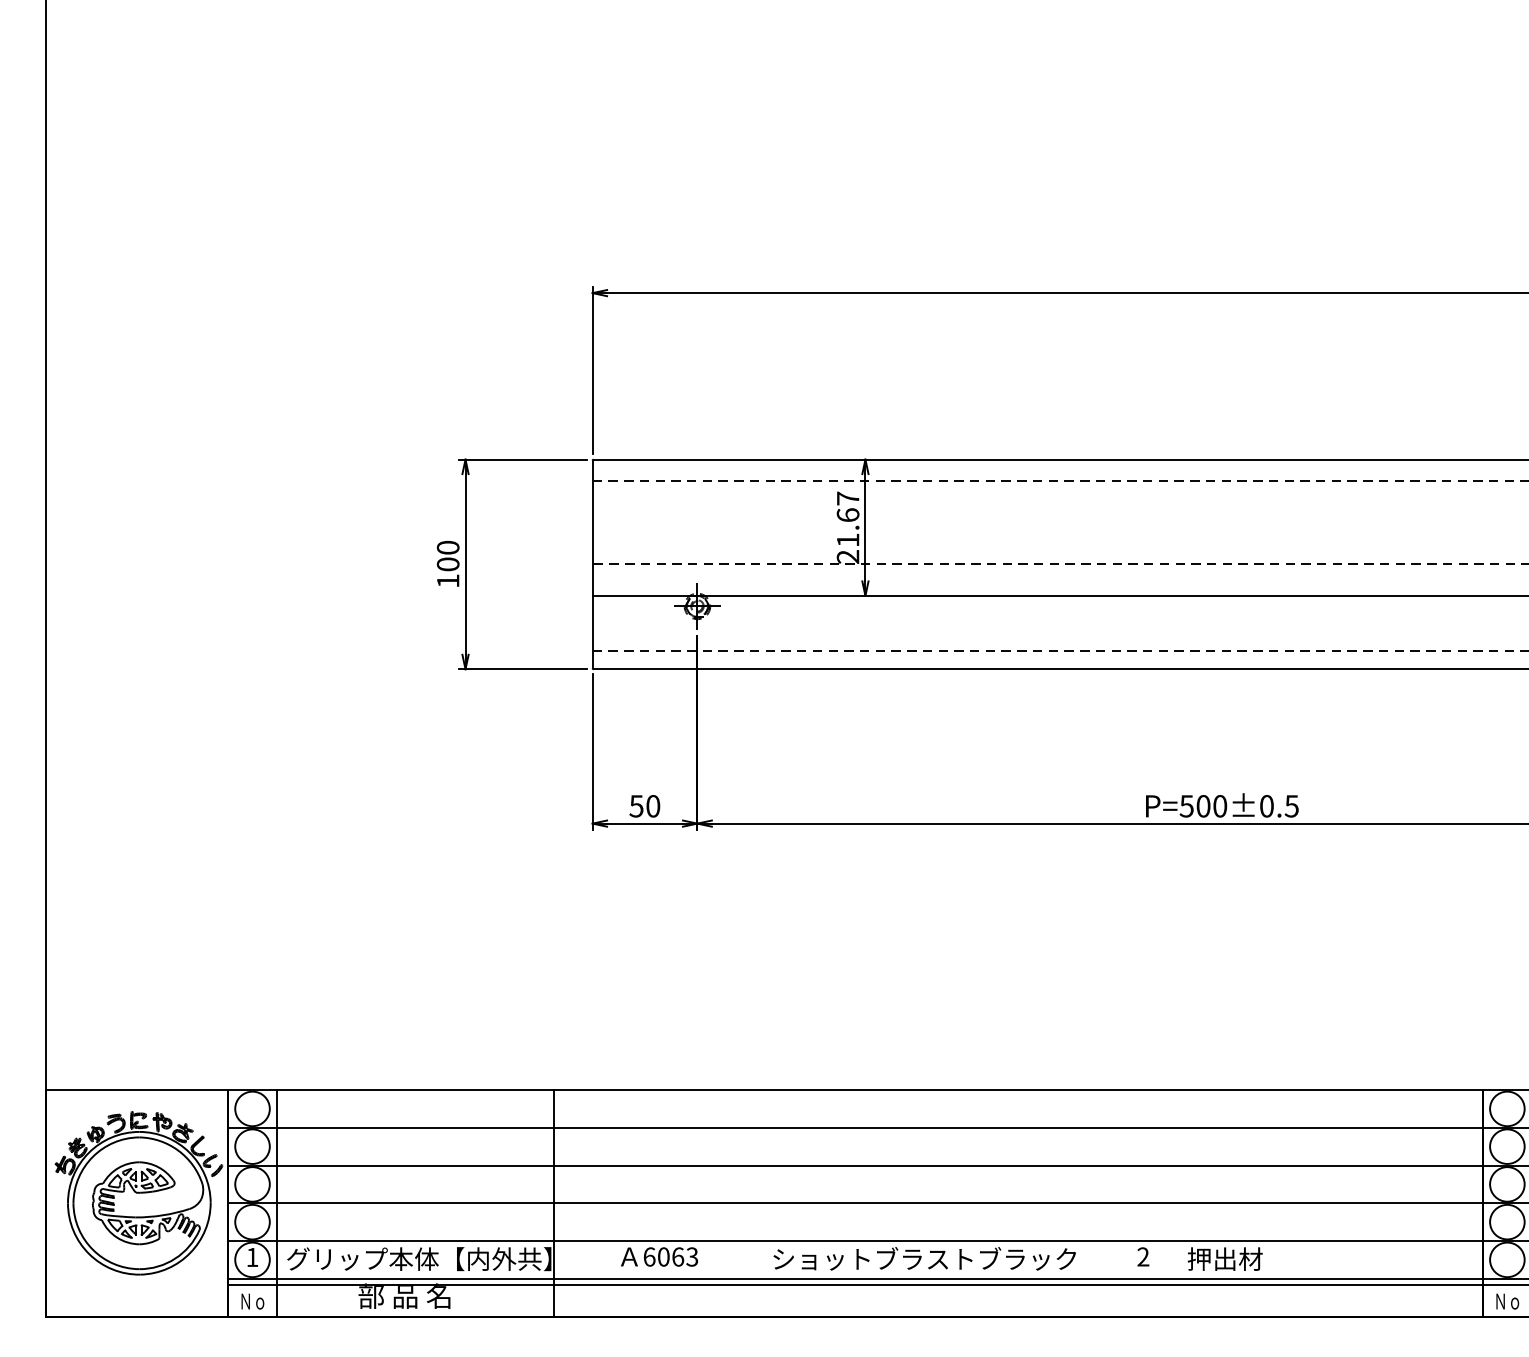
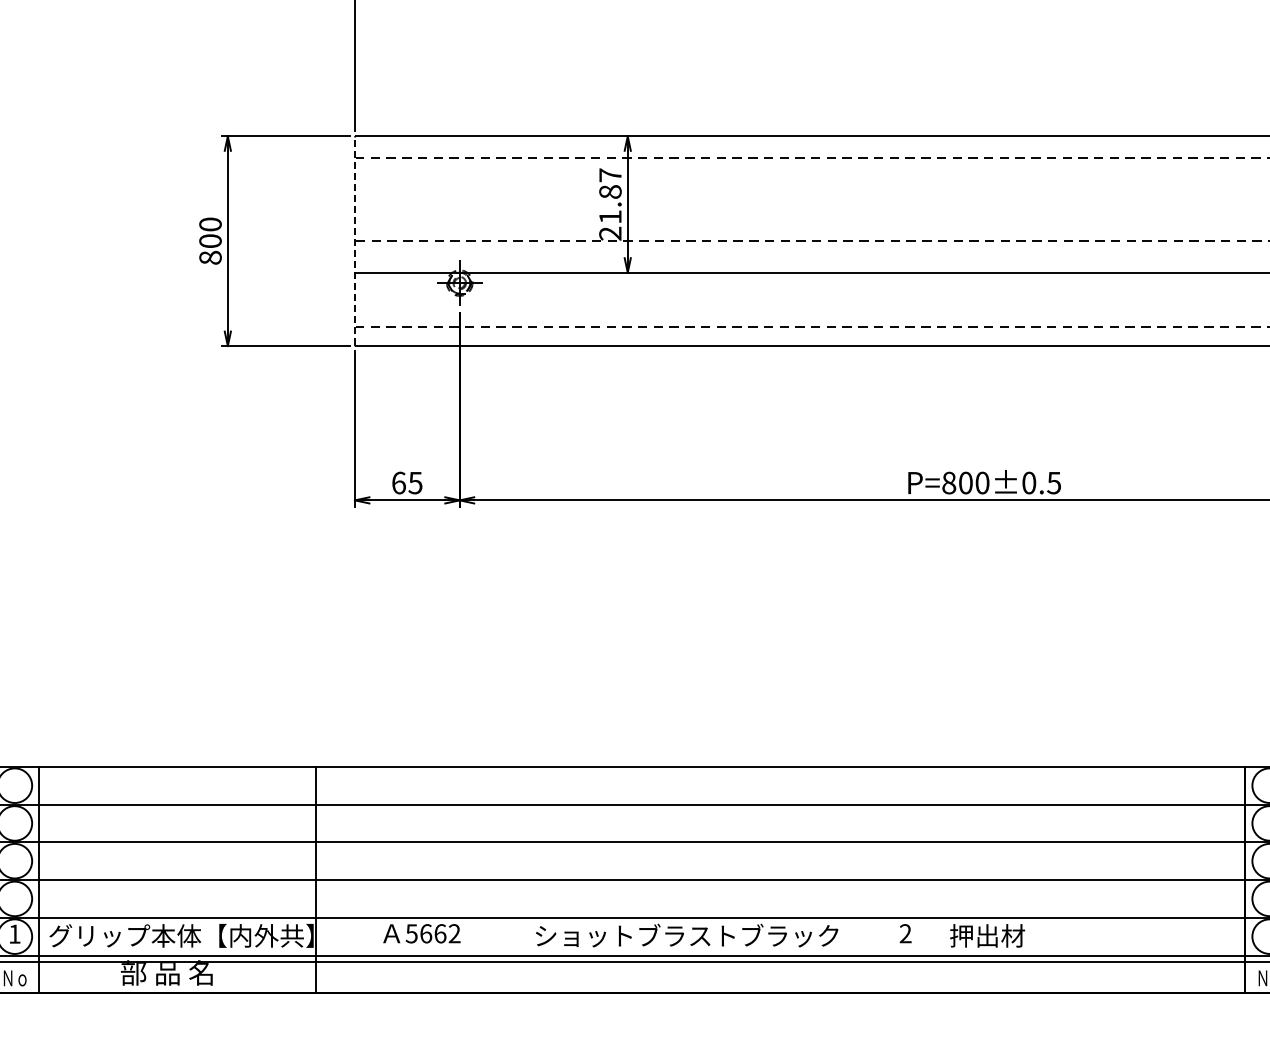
text: (847, 515) -> (609, 192), 21.67 -> 21.87
line: (592, 564) -> (354, 241), solid -> dashed
text: (448, 580) -> (210, 257), 100 -> 800
text: (644, 806) -> (406, 483), 50 -> 65
text: (1186, 806) -> (948, 483), P=500±0.5 -> P=800±0.5
text: (670, 1256) -> (432, 933), 6063 -> 5662

